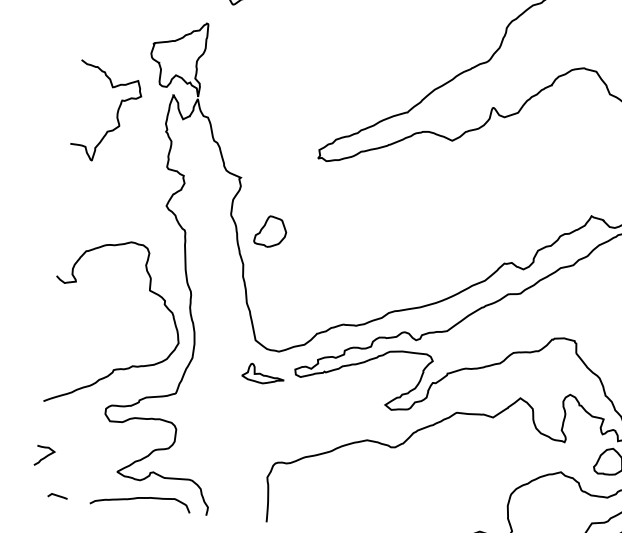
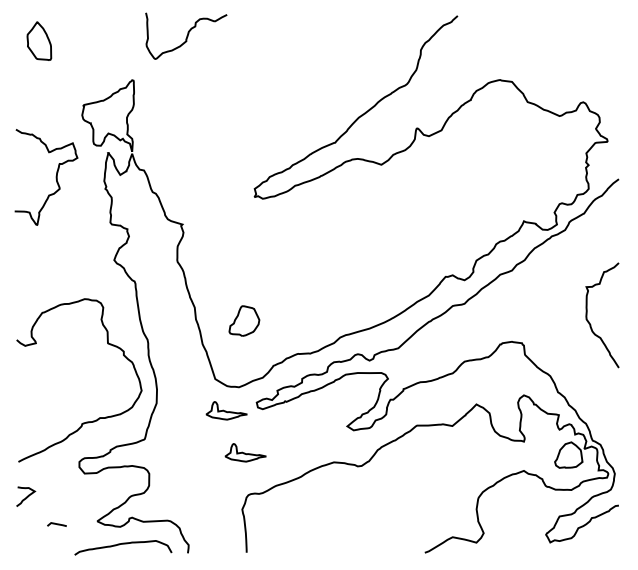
part: (270, 231) -> (244, 320), moved
part: (277, 419) -> (245, 452), added
curve: (45, 456) -> (26, 496), moved
curve: (57, 496) -> (56, 524), moved

